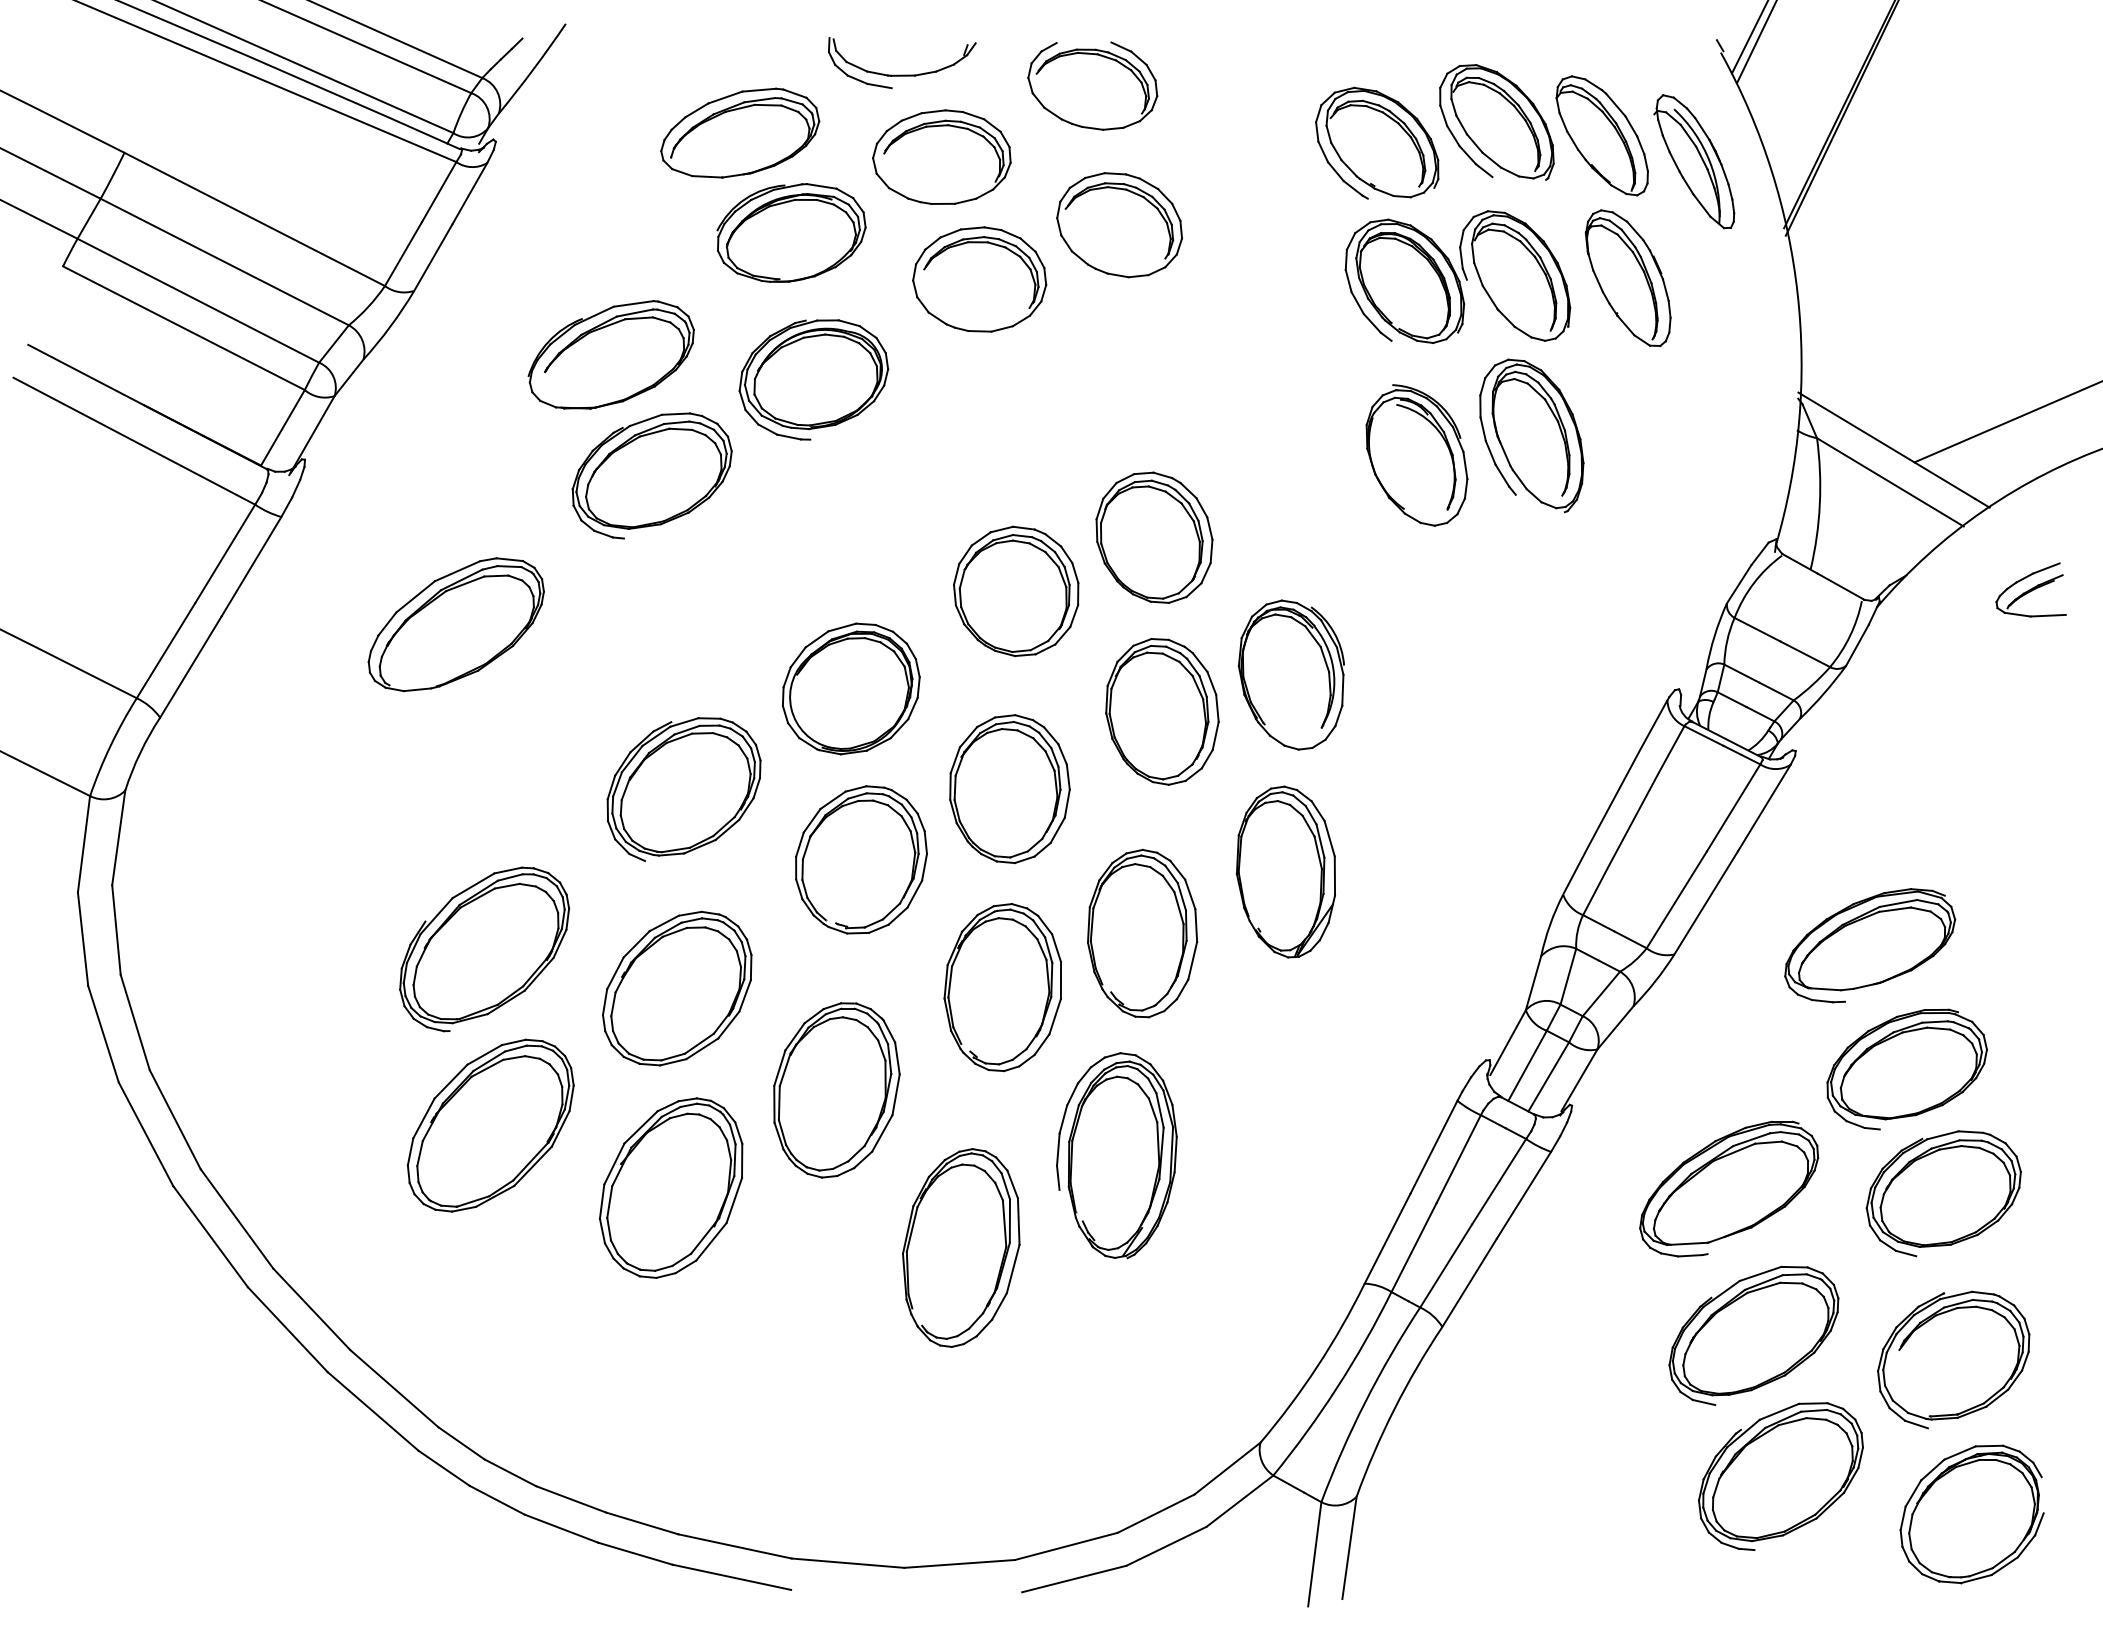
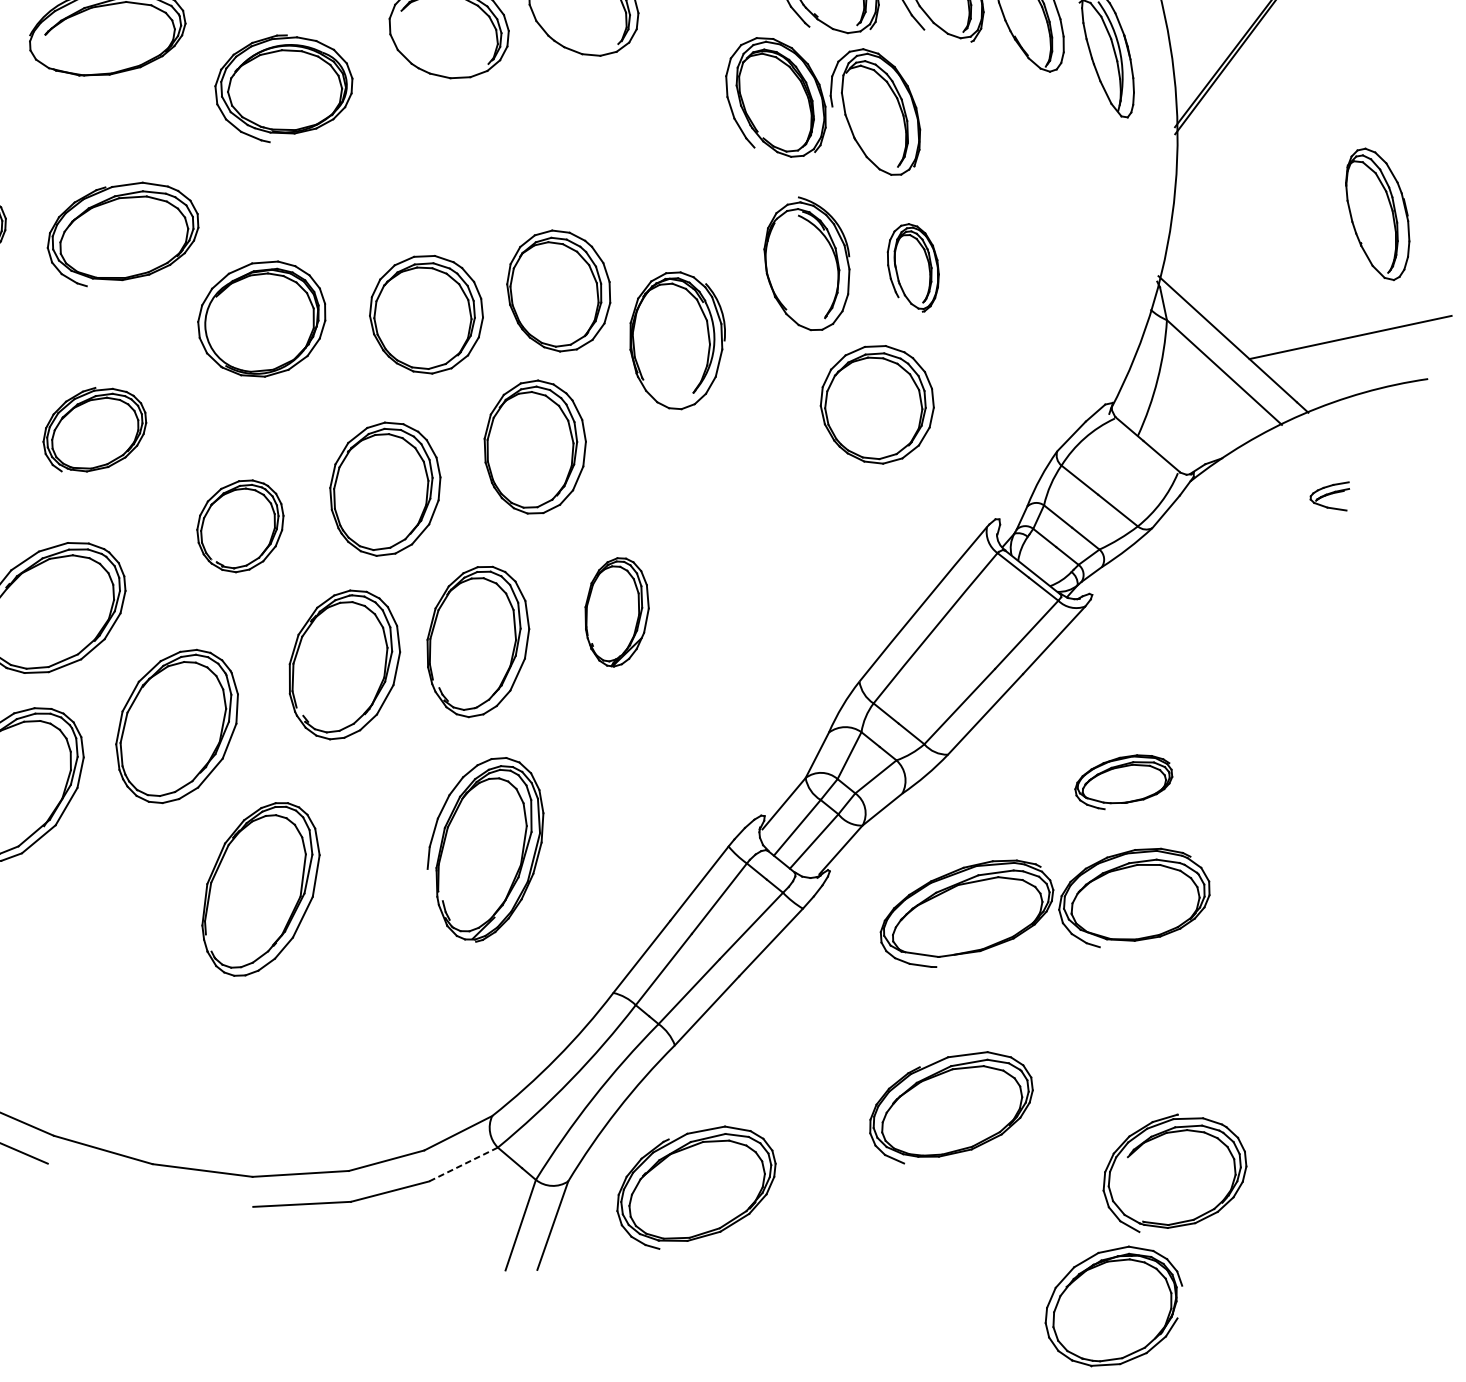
part: (1457, 276) -> (824, 101), moved
part: (1627, 277) -> (1376, 213), moved
part: (1531, 435) -> (913, 266), size x0.6
part: (651, 475) -> (122, 234), moved
part: (2030, 589) -> (1330, 492), size x0.6
part: (1522, 590) -> (877, 403), added
part: (1290, 674) -> (675, 339), moved
part: (850, 688) -> (261, 318), moved
part: (683, 789) -> (94, 431), size x0.7
part: (861, 859) -> (240, 525), size x0.7
part: (1285, 871) -> (616, 611), size x0.7
part: (1870, 945) -> (1124, 781), size x0.6
part: (1116, 1155) -> (484, 848), moved
part: (1729, 1188) -> (967, 912), moved
part: (1943, 1193) -> (1145, 1015), removed
part: (1953, 1359) -> (1174, 1175), moved
part: (1780, 1476) -> (695, 1188), moved
line: (1239, 1501) -> (463, 1164), solid -> dashed

